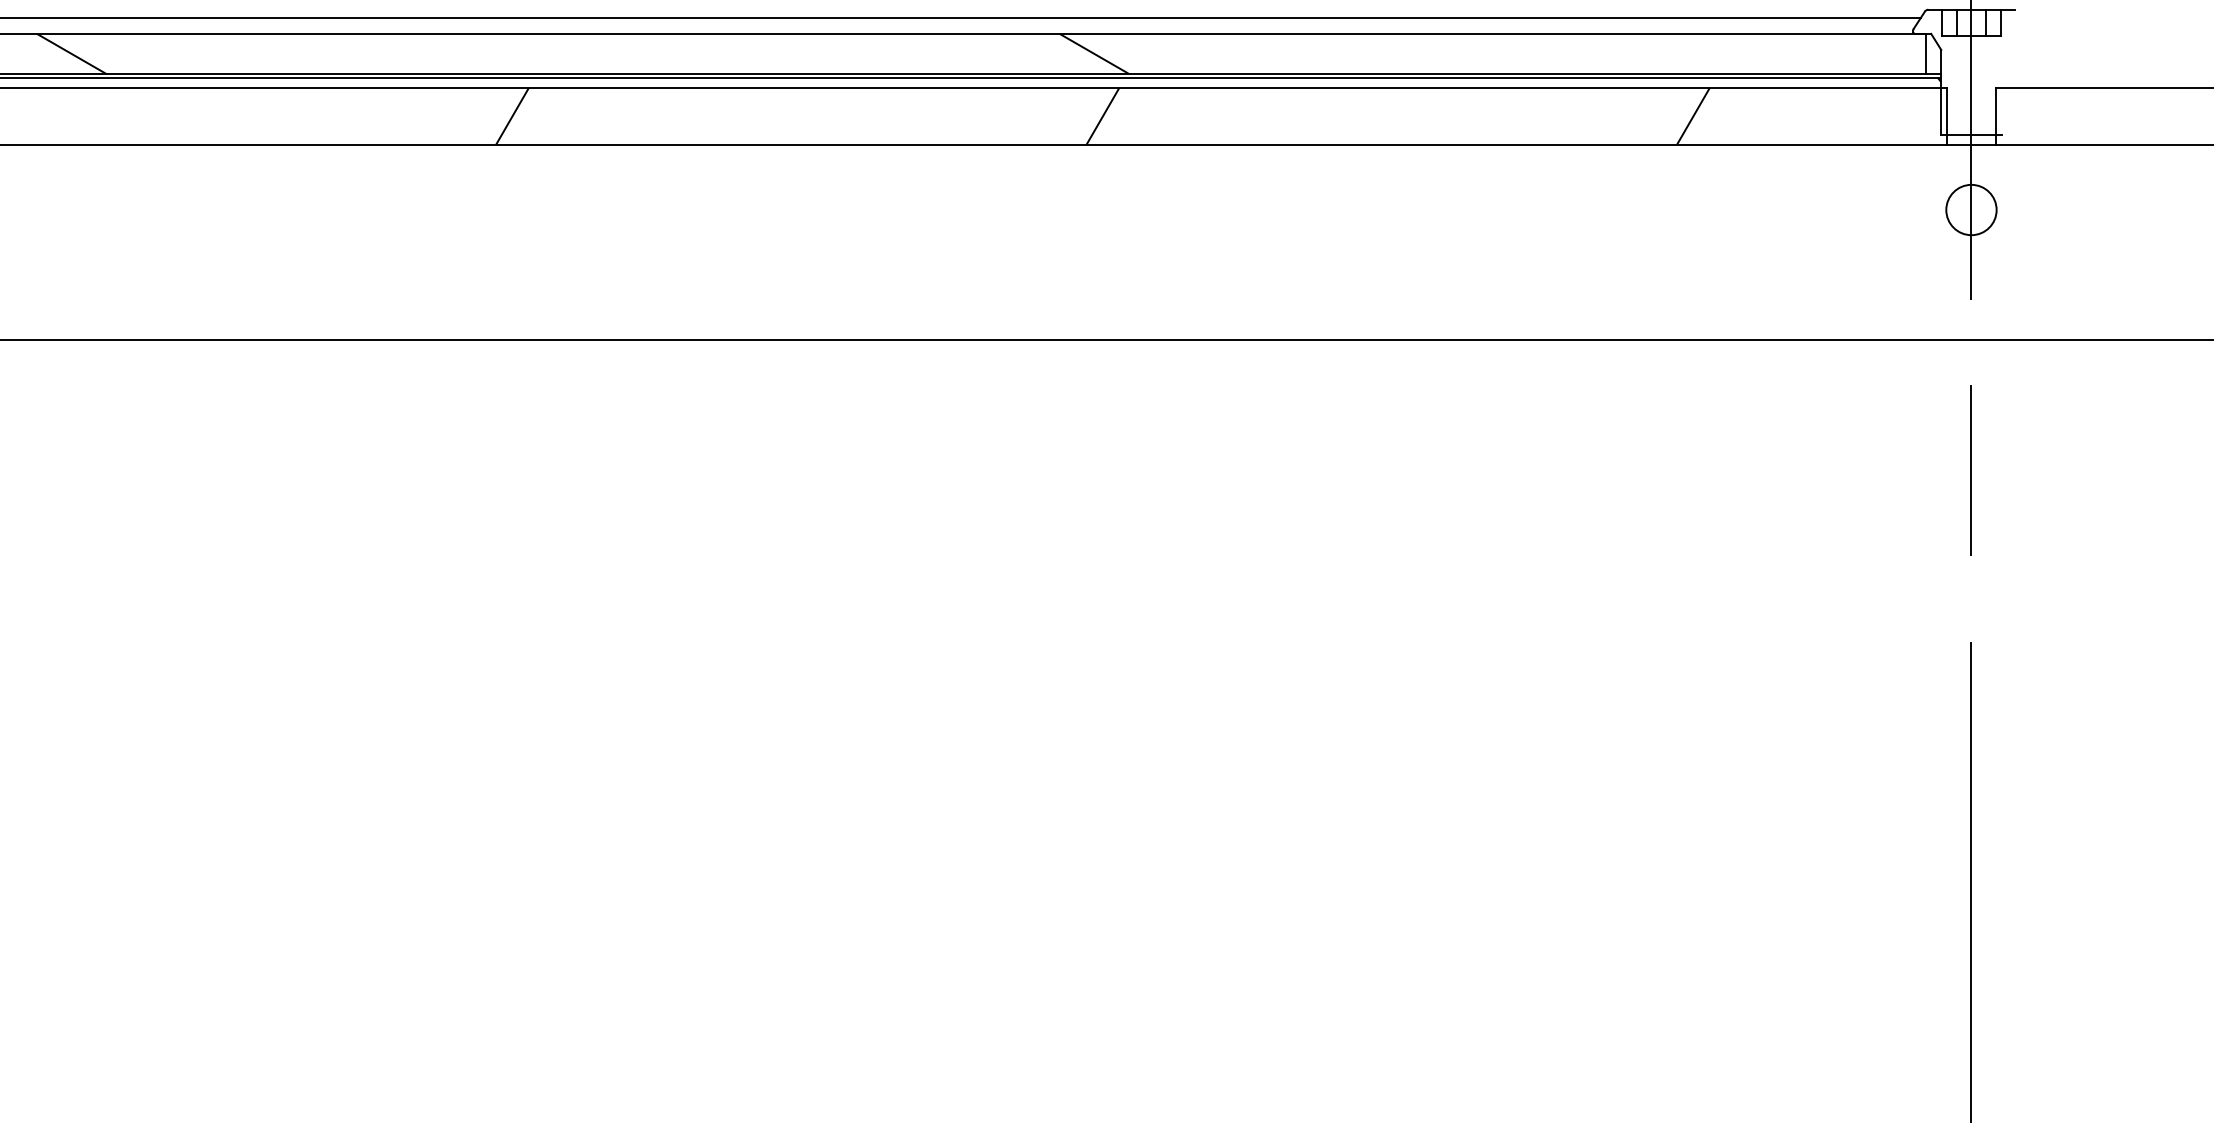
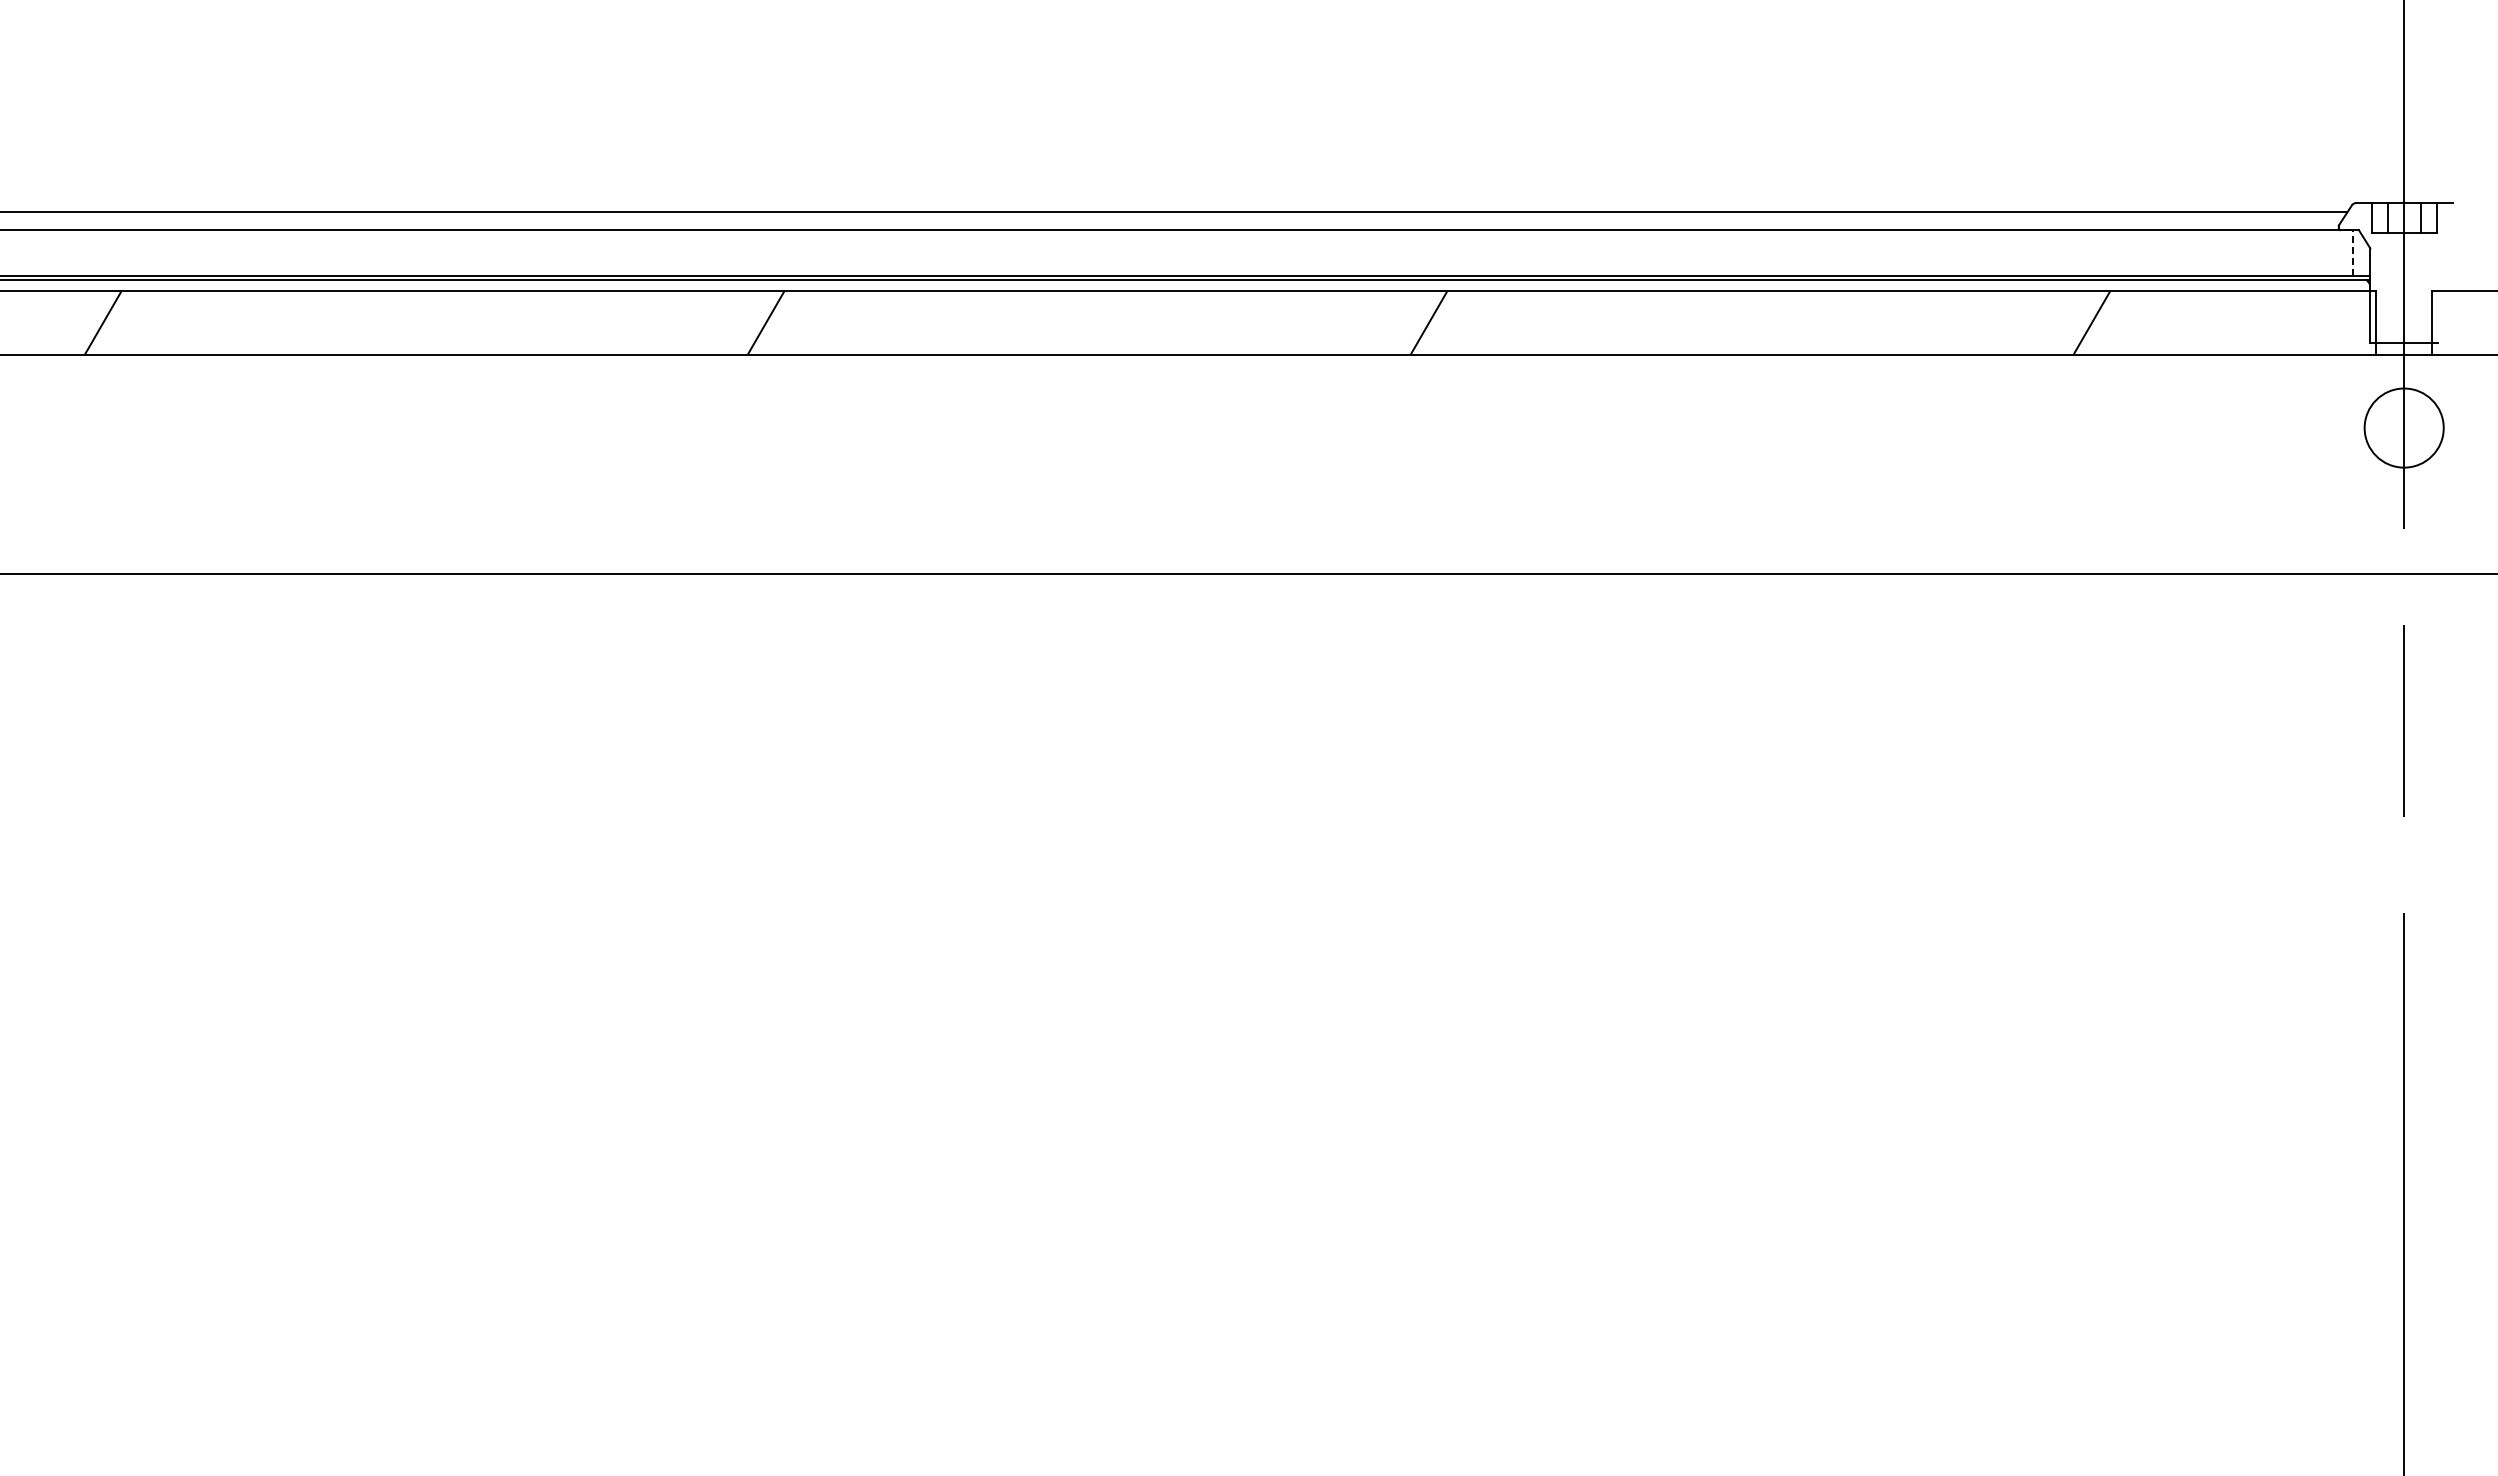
hatch: (583, 53) -> (845, 252), removed
line: (1926, 53) -> (2353, 252), solid -> dashed
circle: (1970, 209) -> (2403, 427), size x1.4

